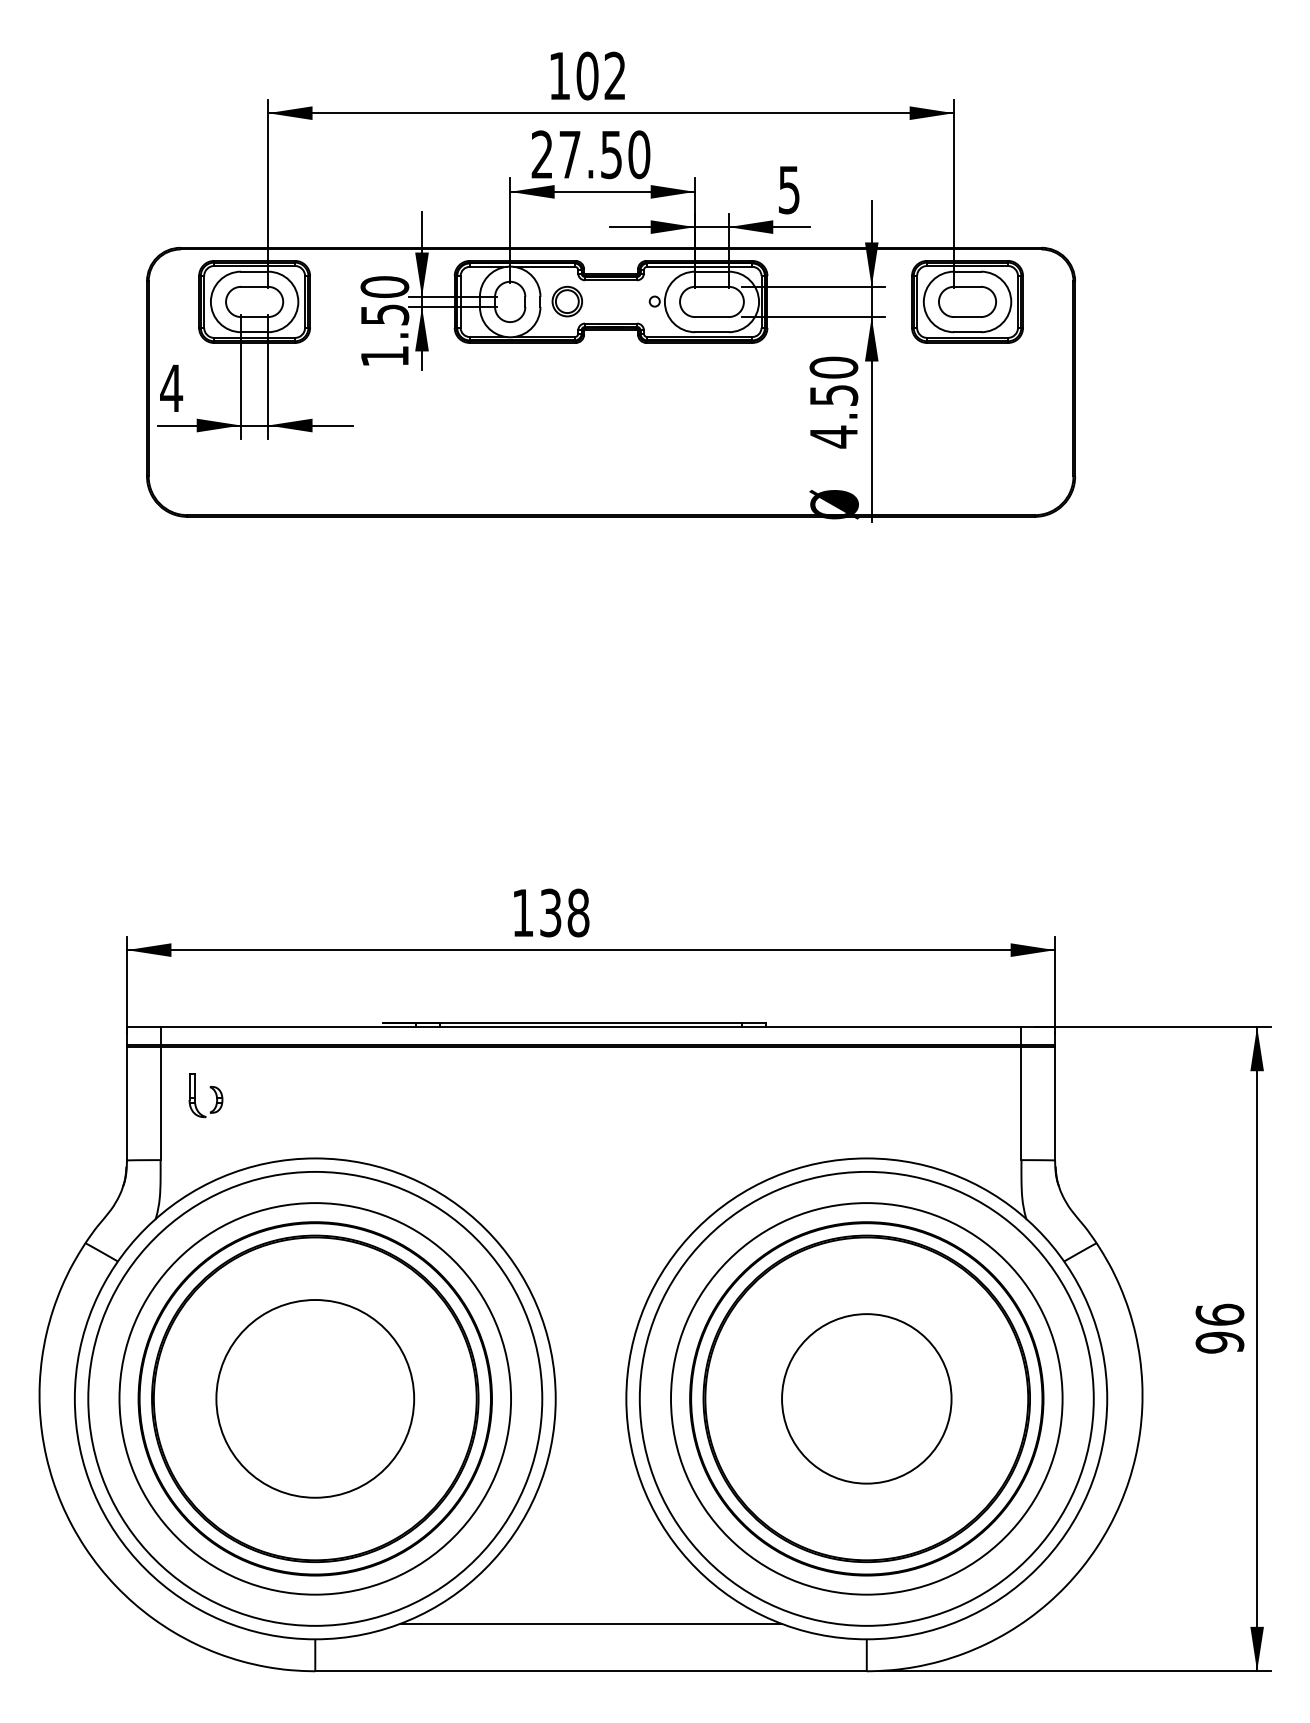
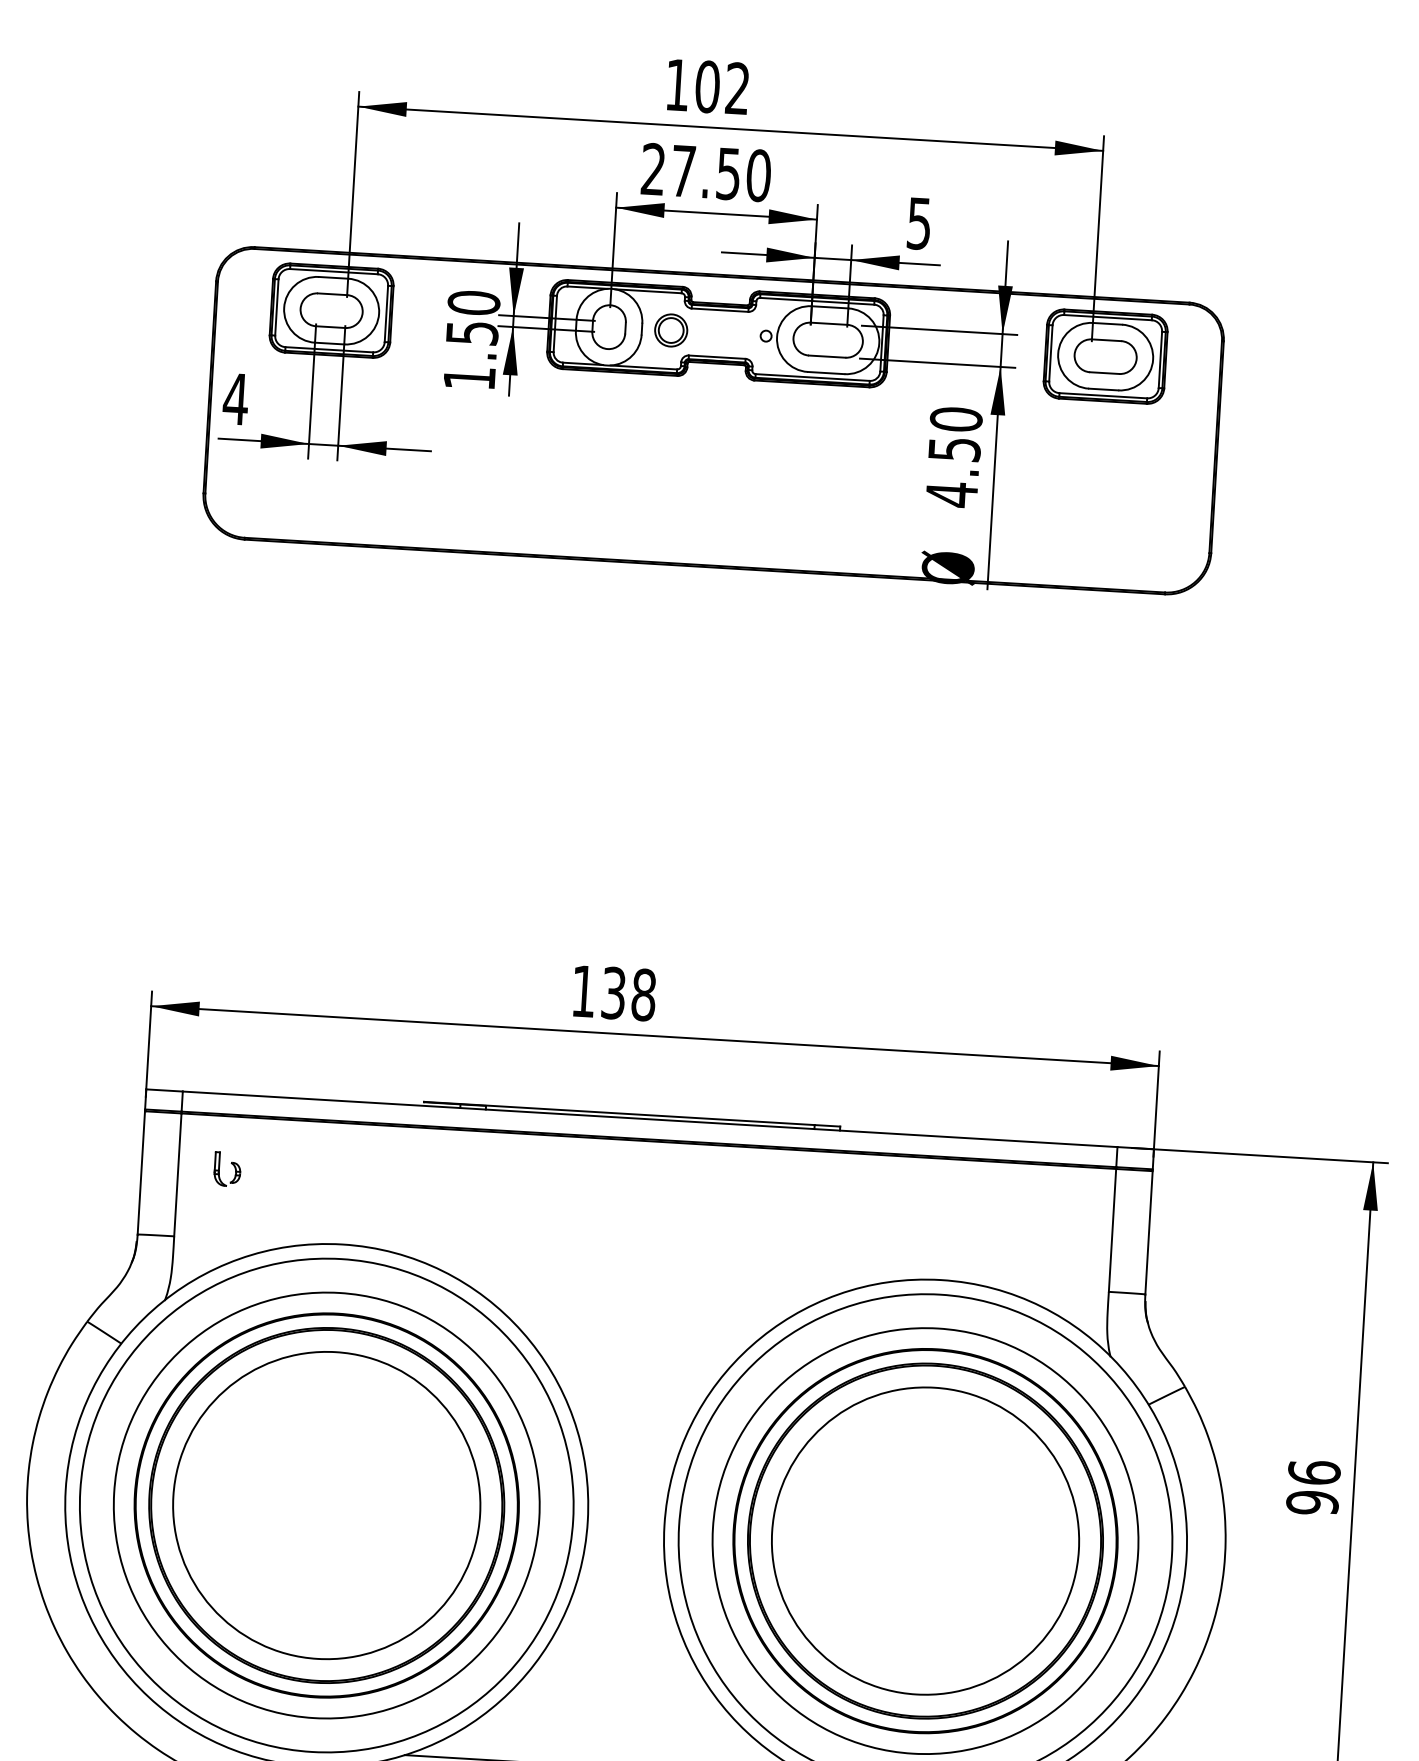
part: (205, 1095) -> (227, 1169), size x0.71
circle: (315, 1398) -> (327, 1505), size x1.43
circle: (866, 1398) -> (925, 1540), size x1.67

